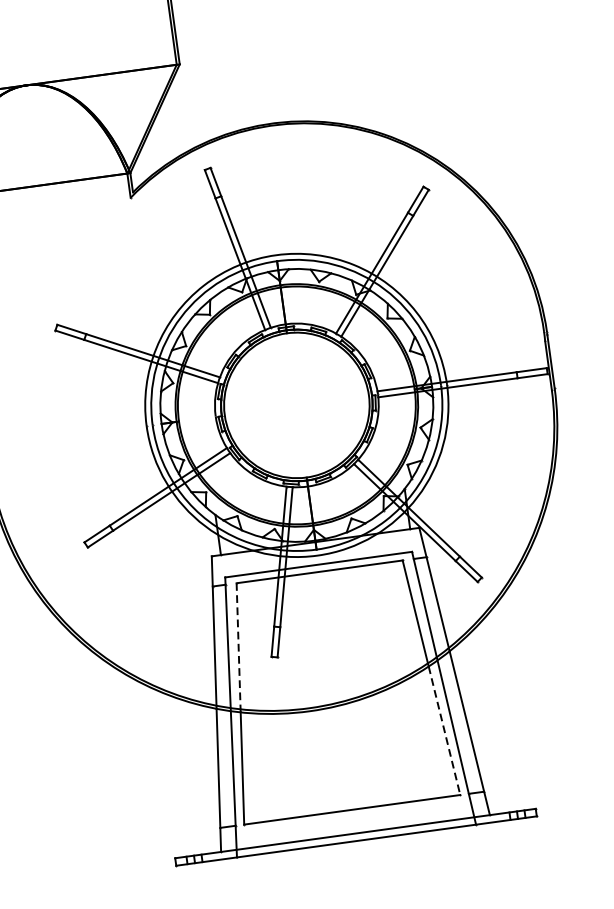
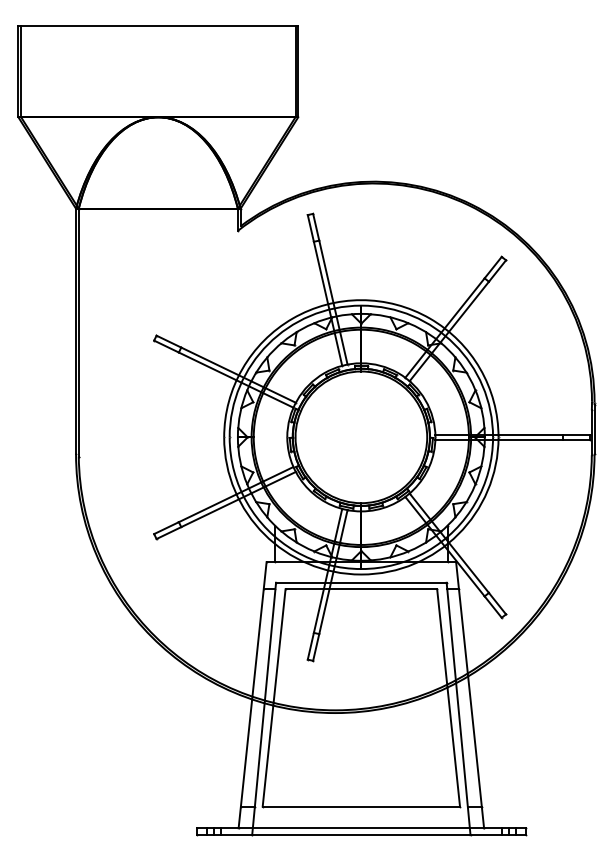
line: (238, 646) -> (279, 646), dashed -> solid
line: (444, 731) -> (453, 747), dashed -> solid

